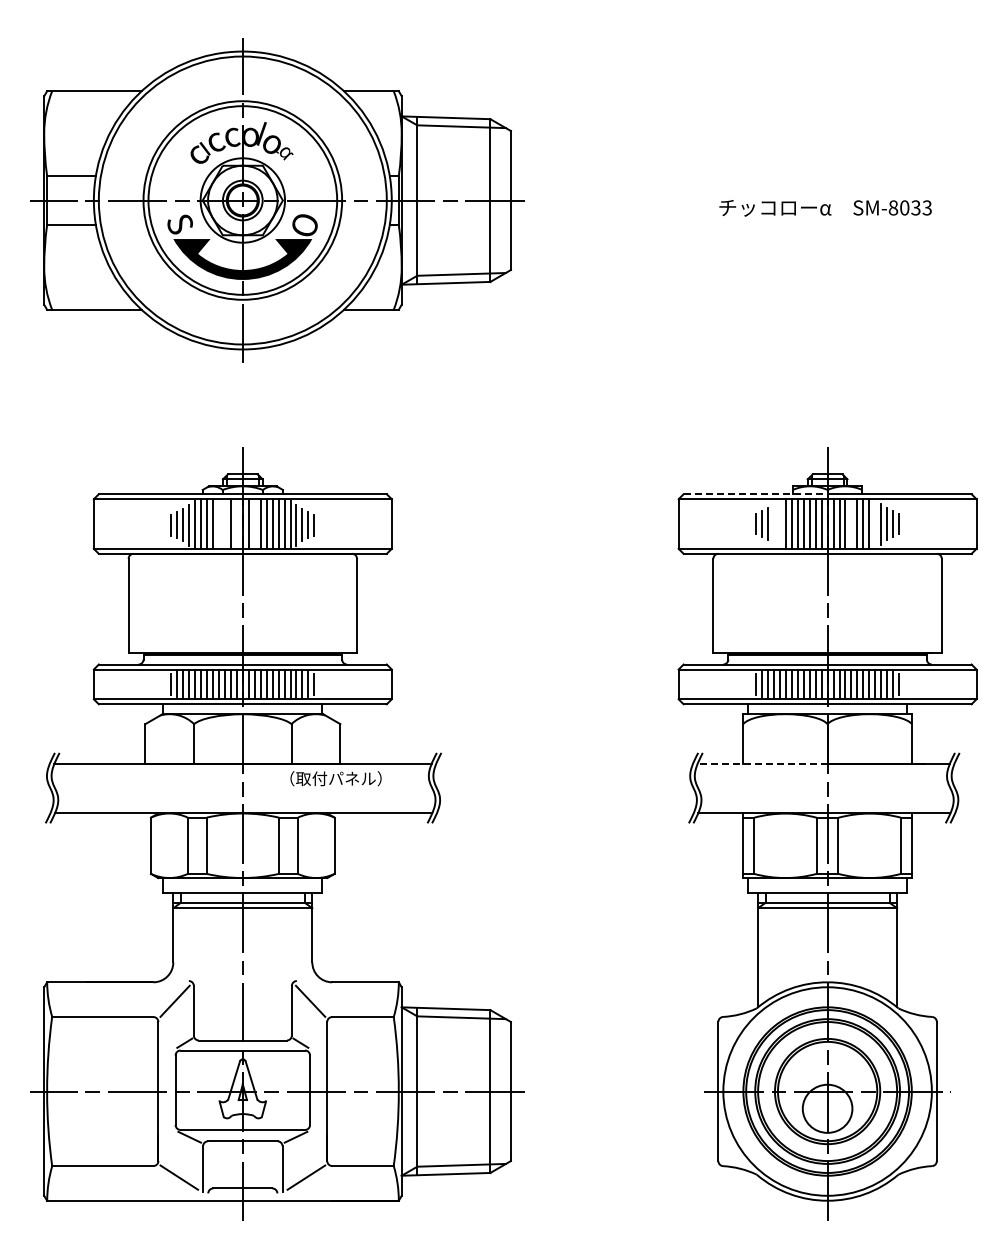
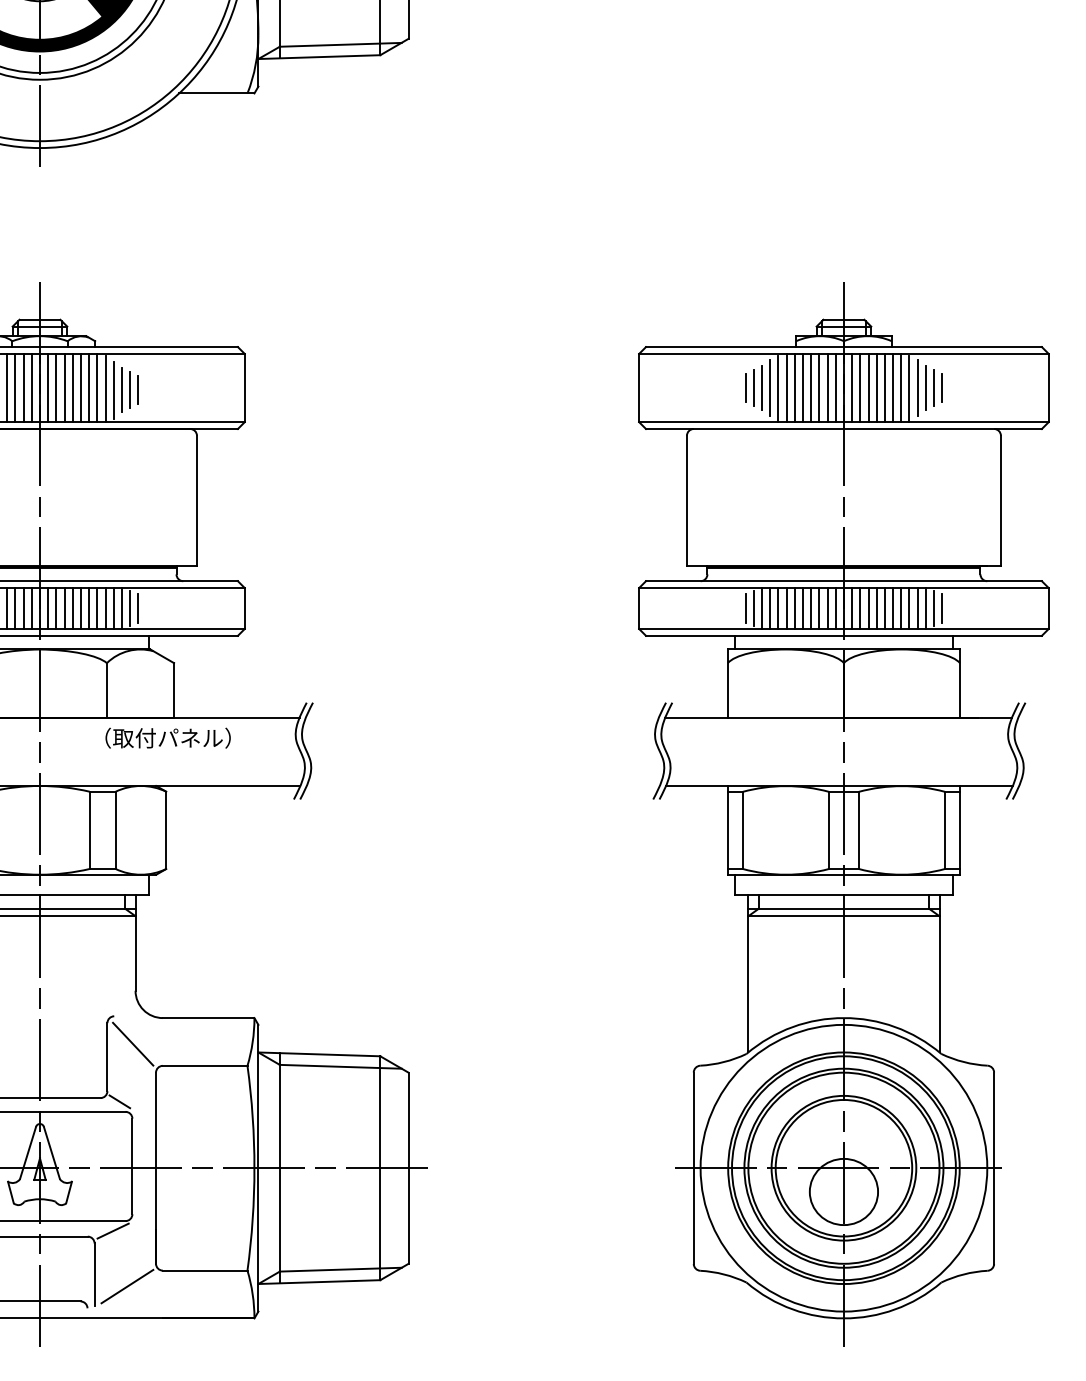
line: (755, 494) -> (744, 347), dashed -> solid
line: (219, 523) -> (7, 387), added
line: (224, 523) -> (14, 387), added
line: (236, 523) -> (31, 387), added
line: (254, 523) -> (56, 387), added
line: (773, 523) -> (769, 387), added
line: (851, 523) -> (876, 387), added
line: (779, 524) -> (777, 388), added
line: (875, 524) -> (909, 388), added
line: (762, 763) -> (754, 717), dashed -> solid

